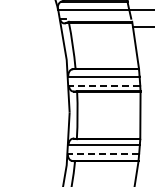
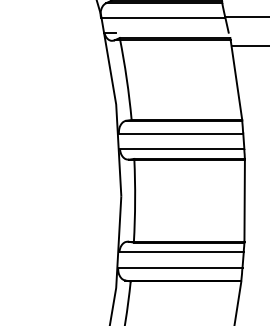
line: (104, 85) -> (182, 149), dashed -> solid
line: (103, 153) -> (180, 267), dashed -> solid

